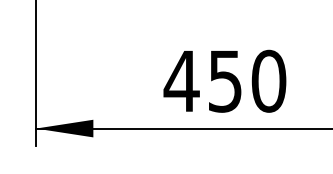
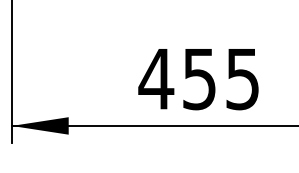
text: (268, 80) -> (242, 78), 450 -> 455

